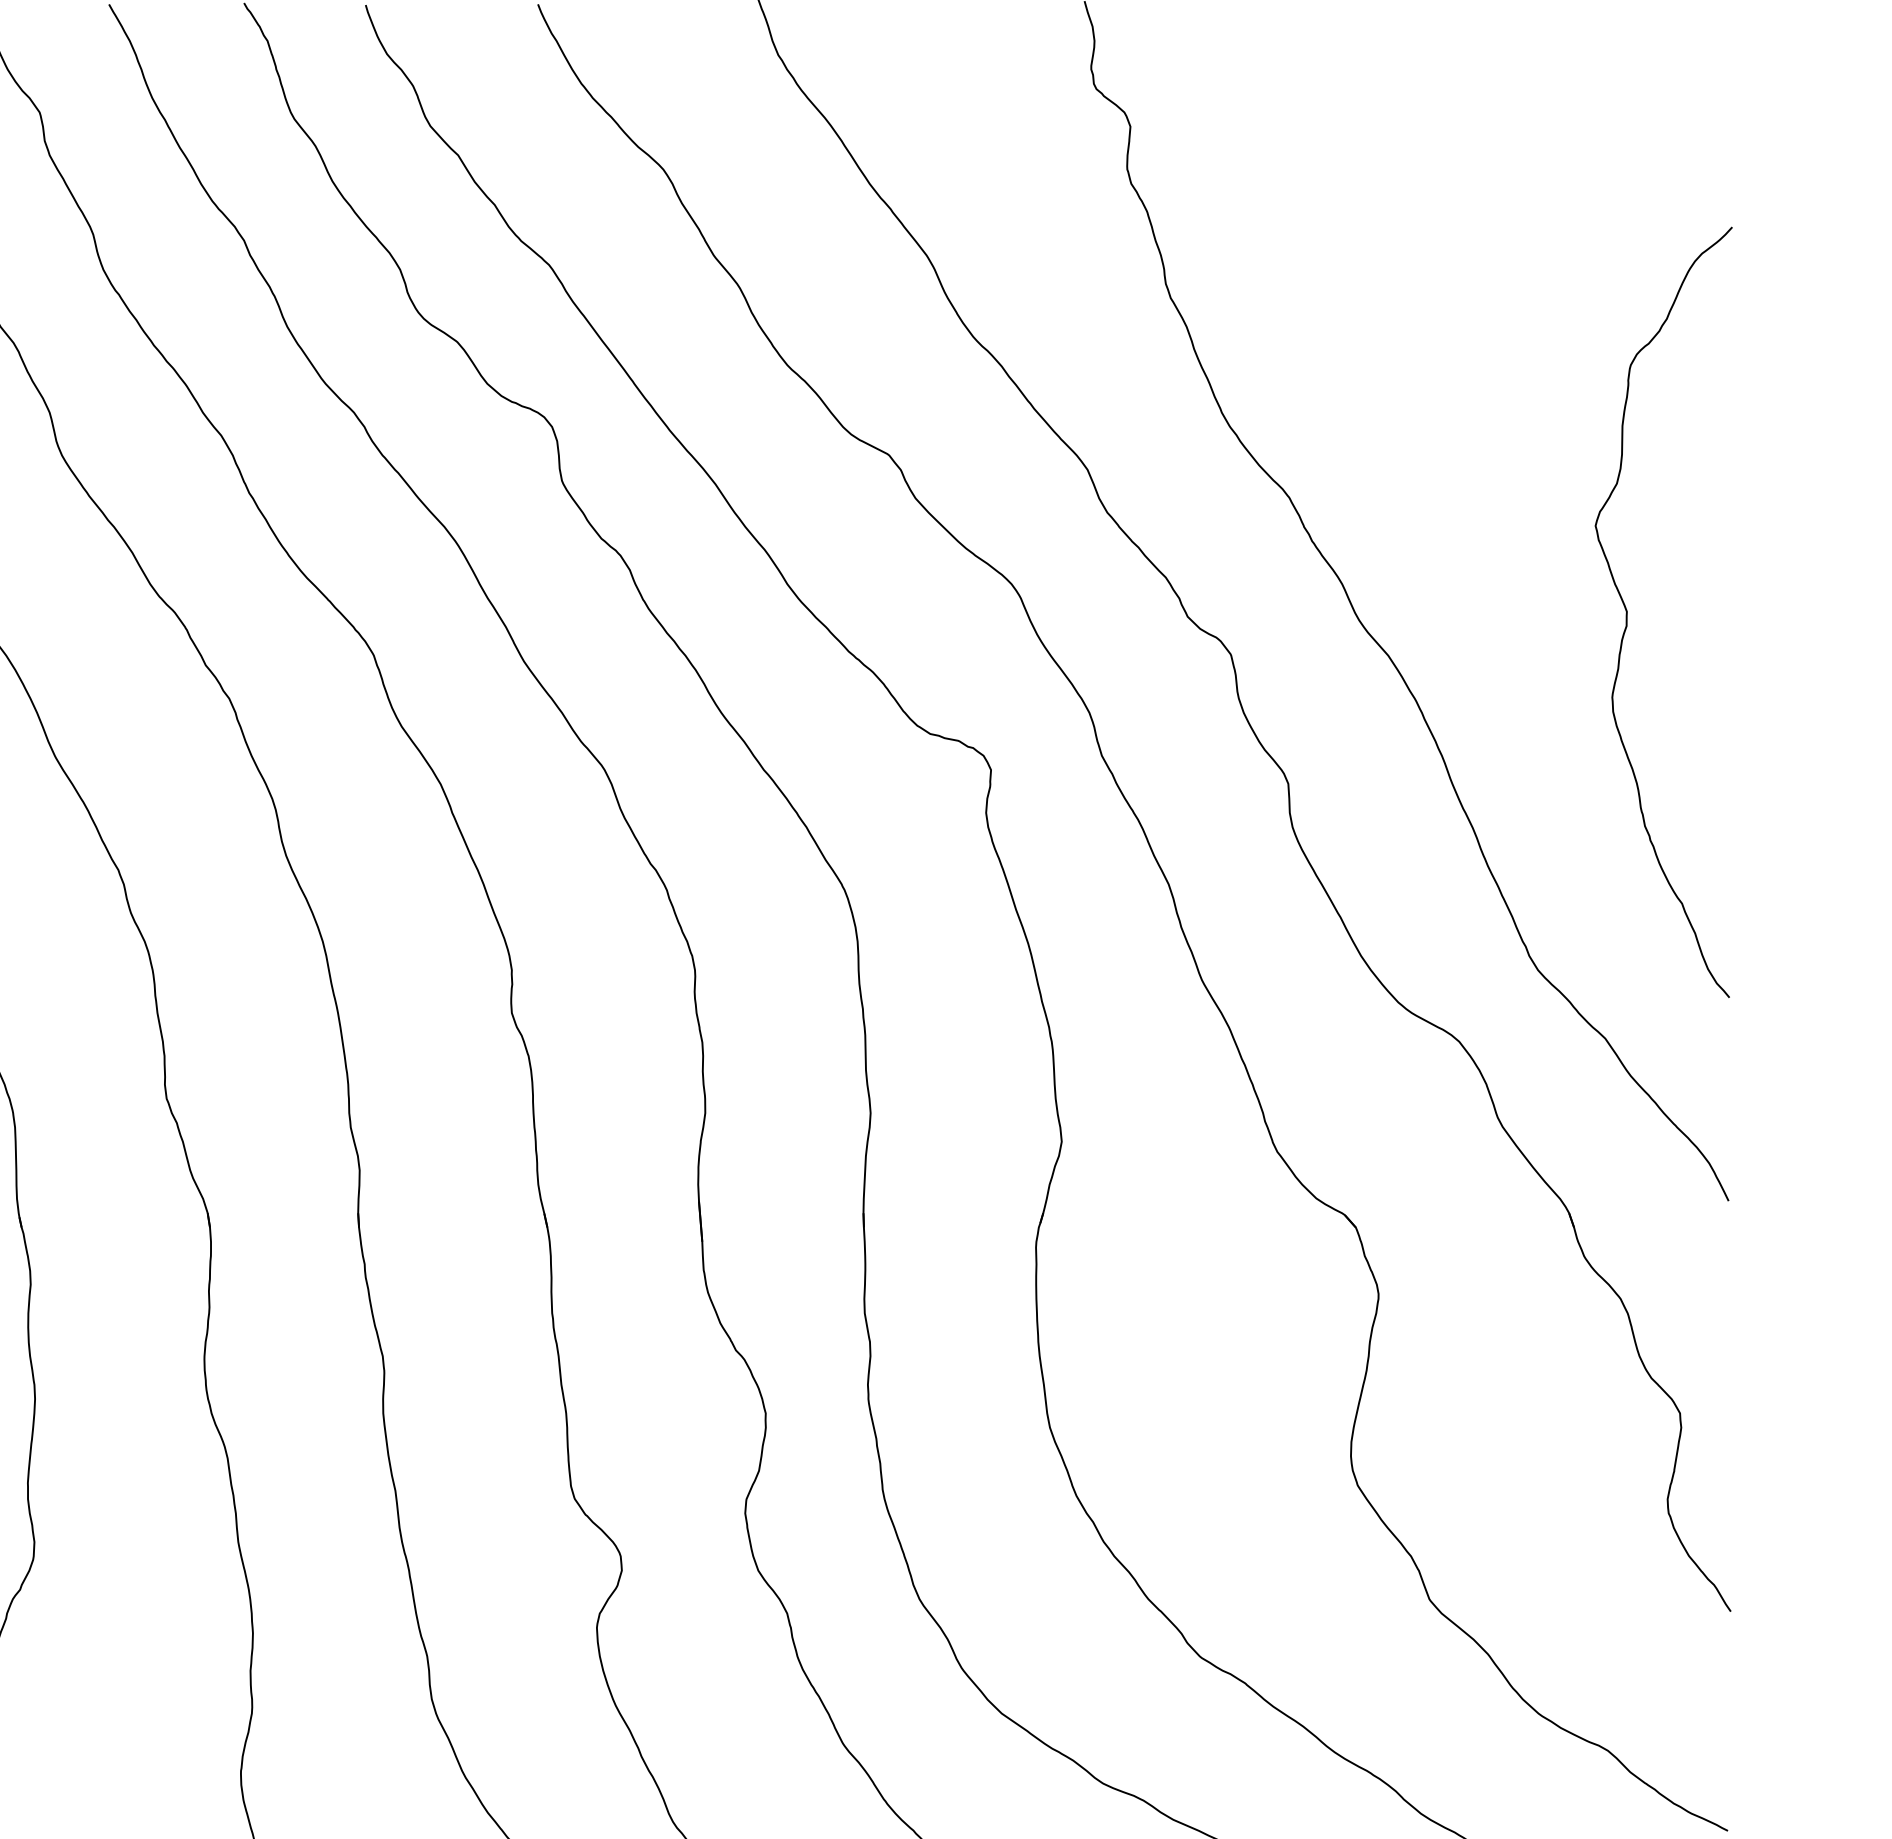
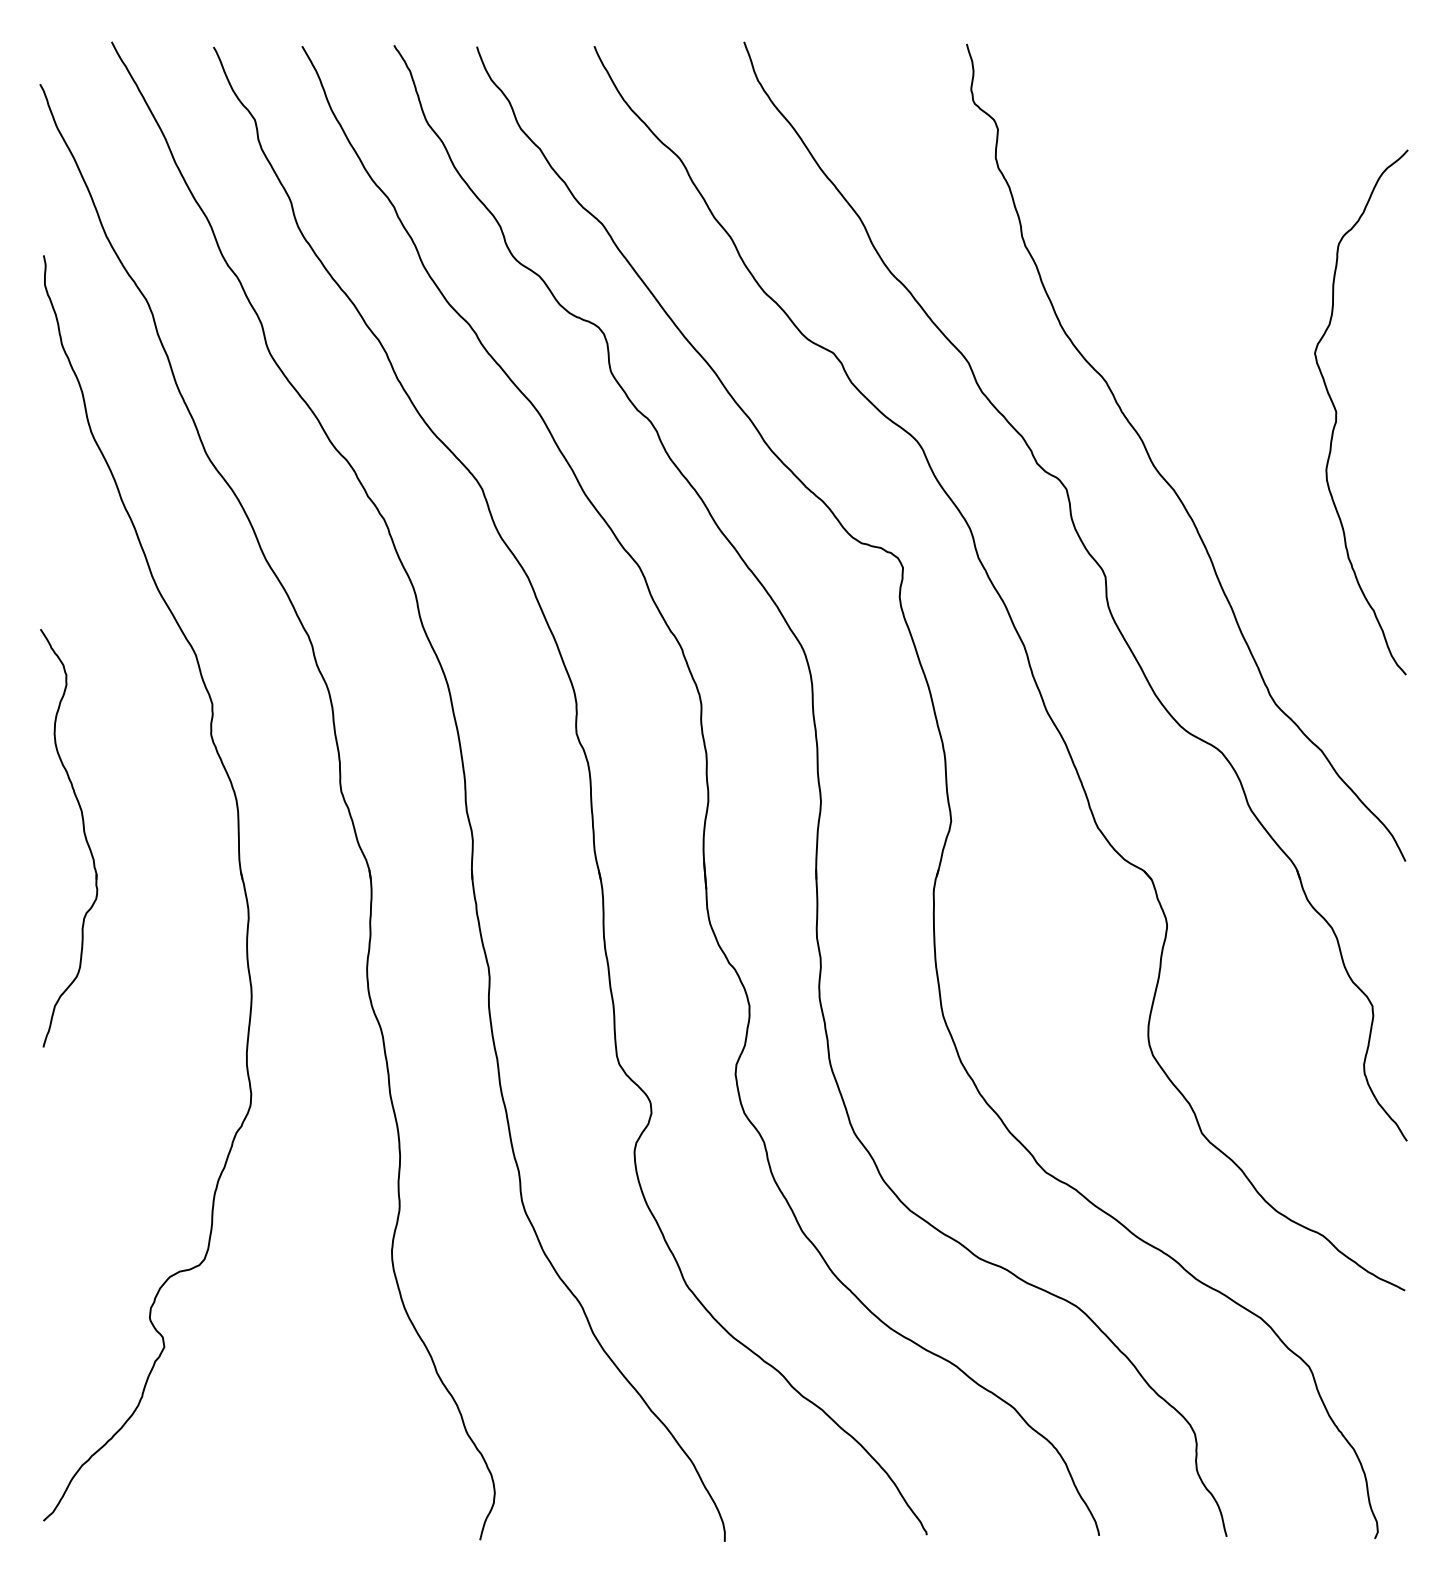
curve: (1628, 612) -> (1337, 412), moved

